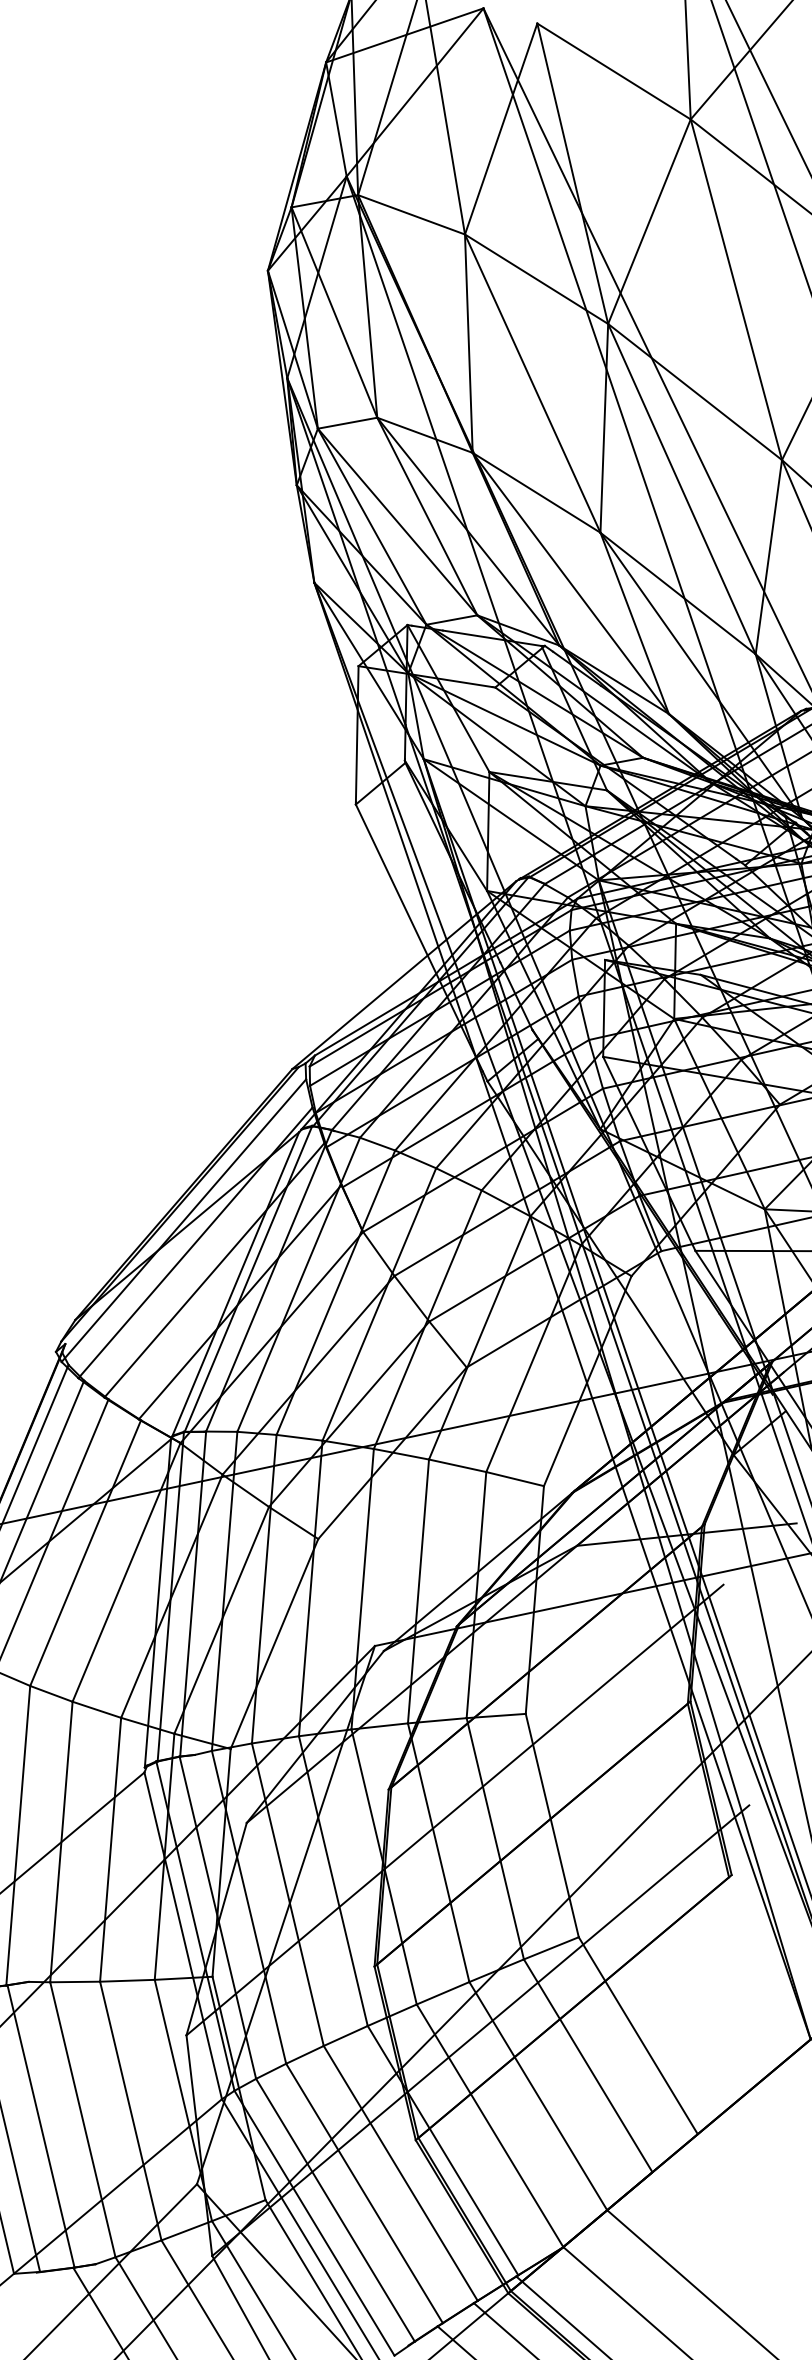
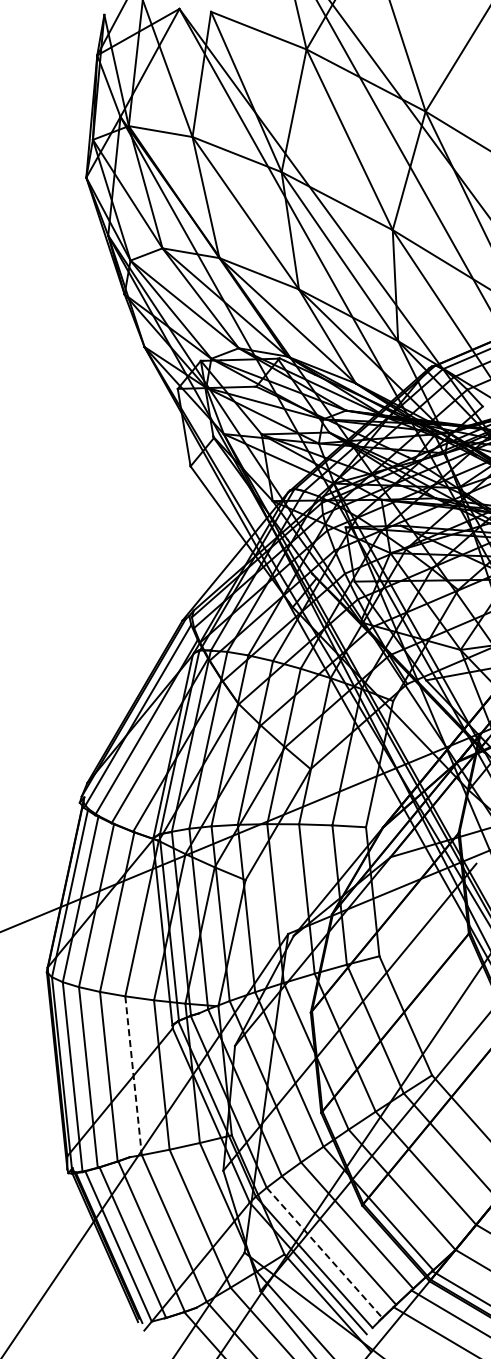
line: (61, 1841) -> (133, 1075), solid -> dashed
line: (335, 2211) -> (324, 1253), solid -> dashed

